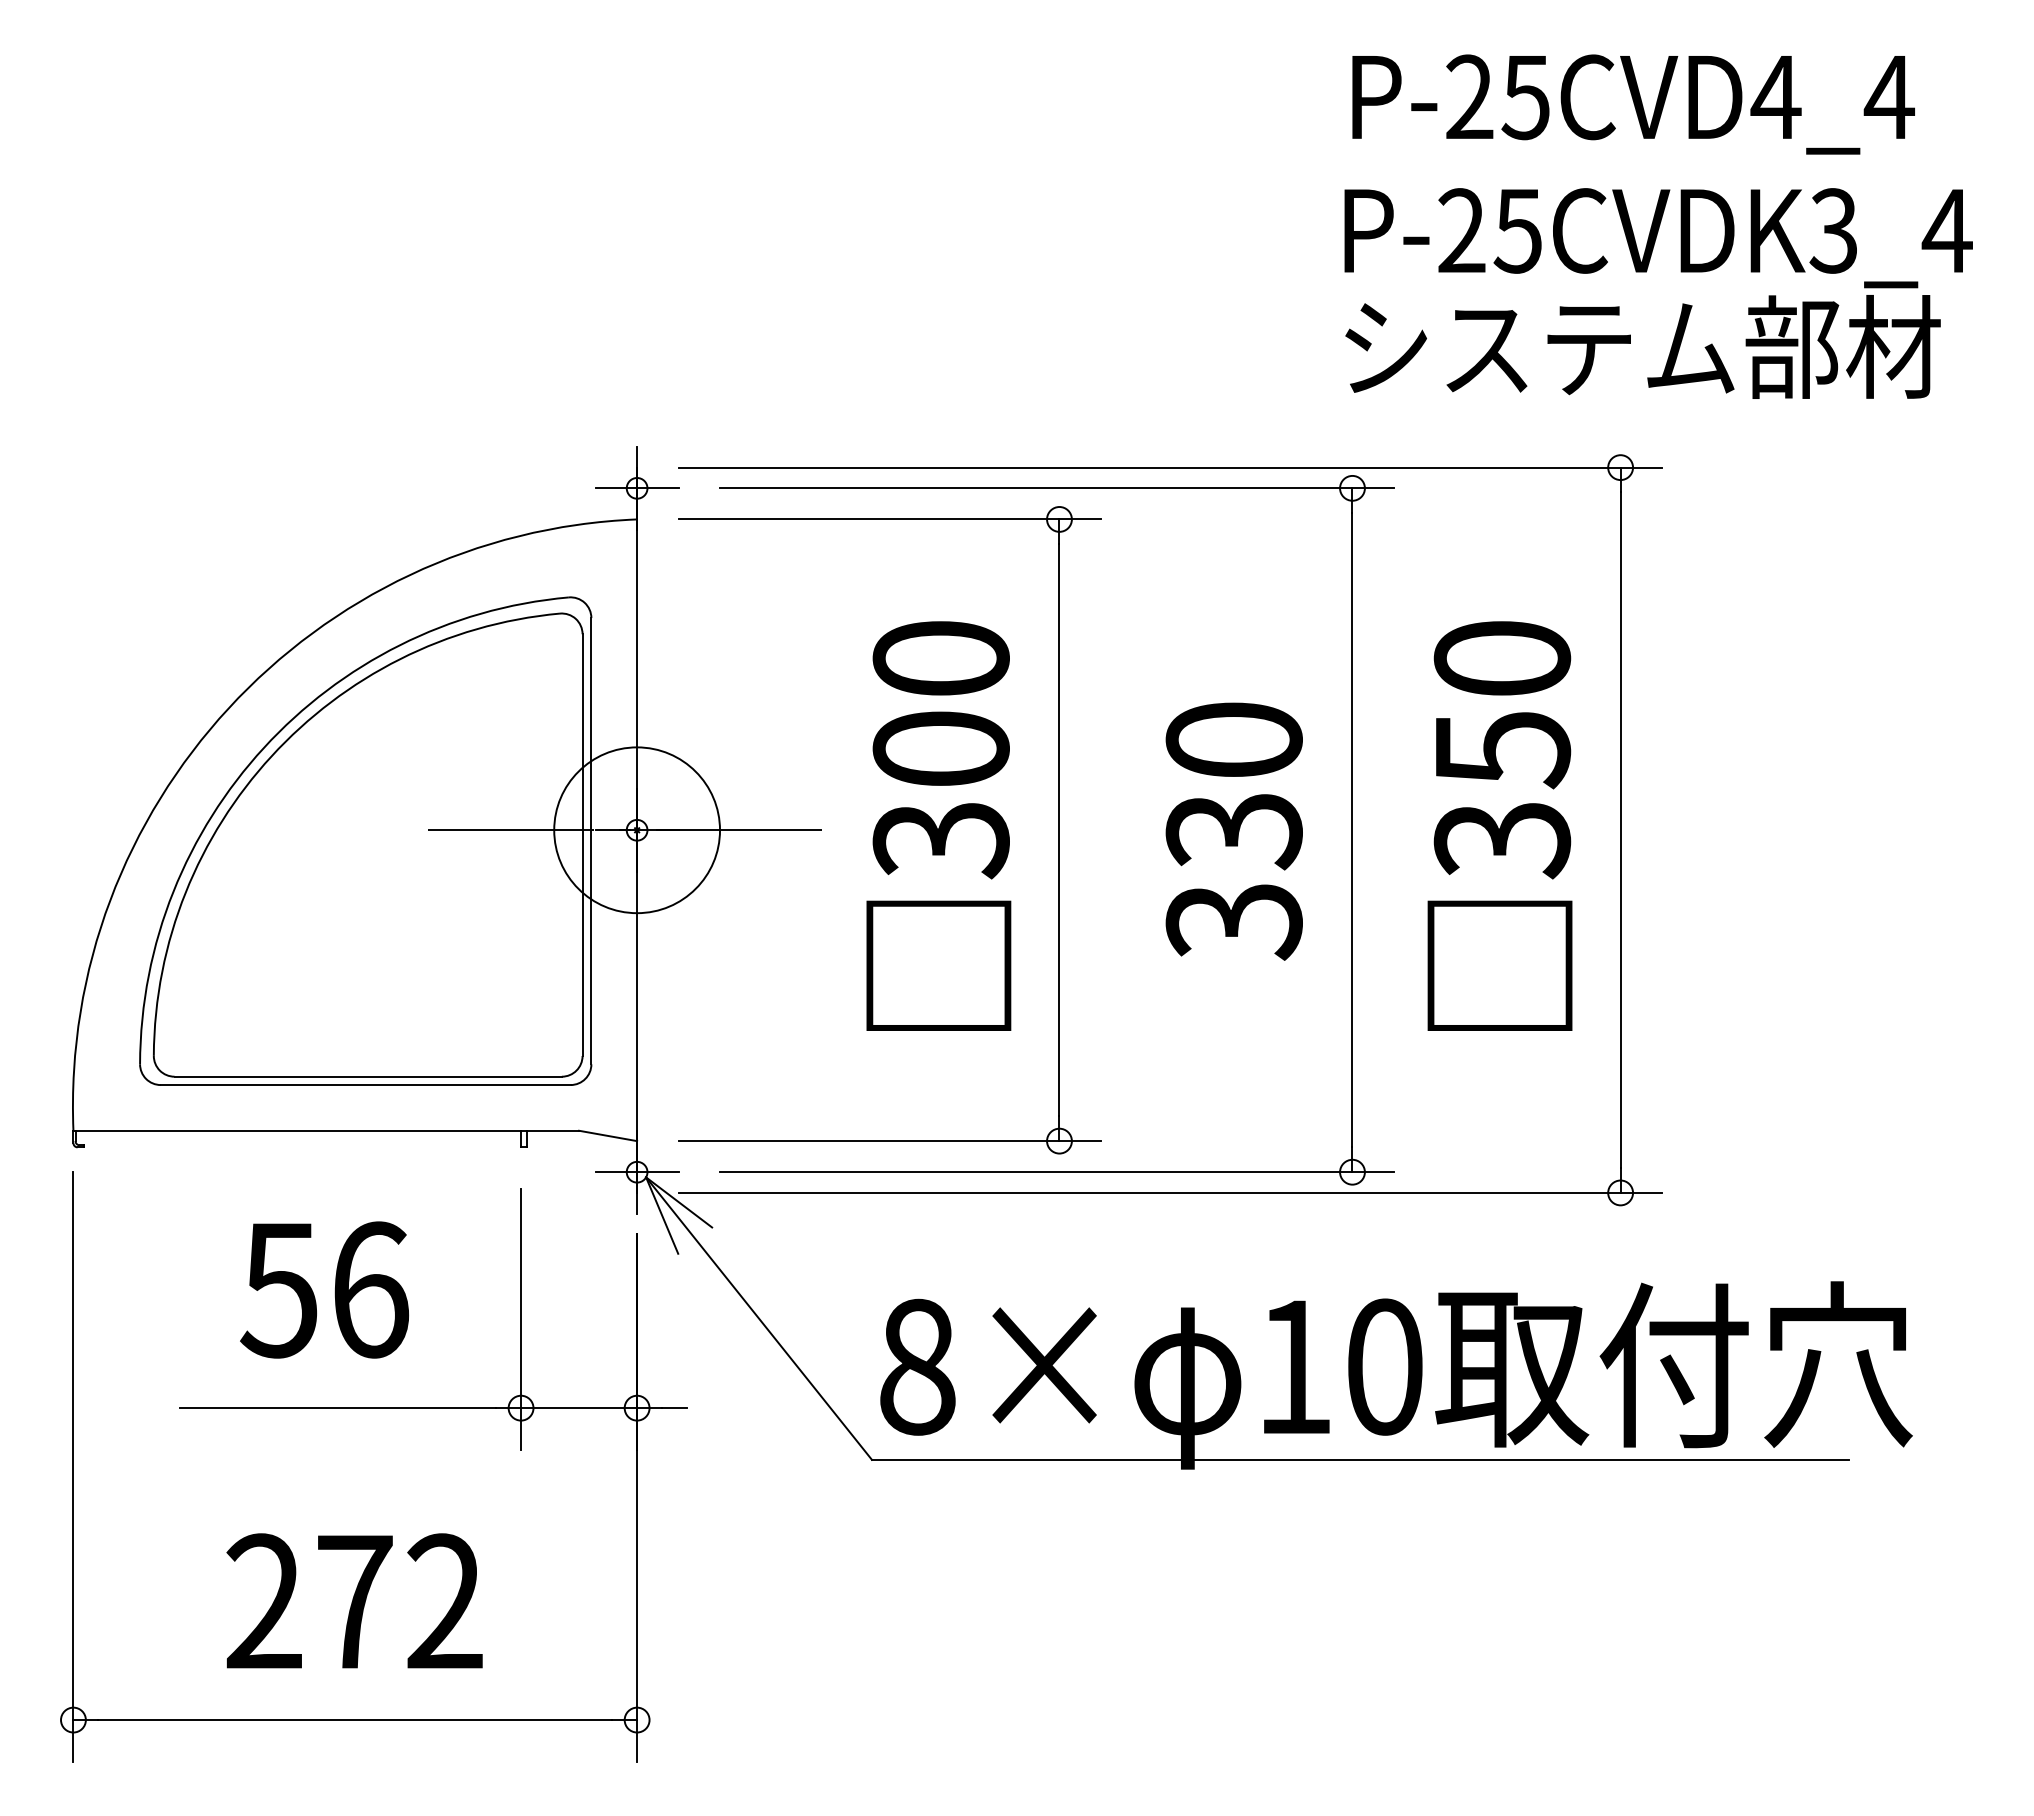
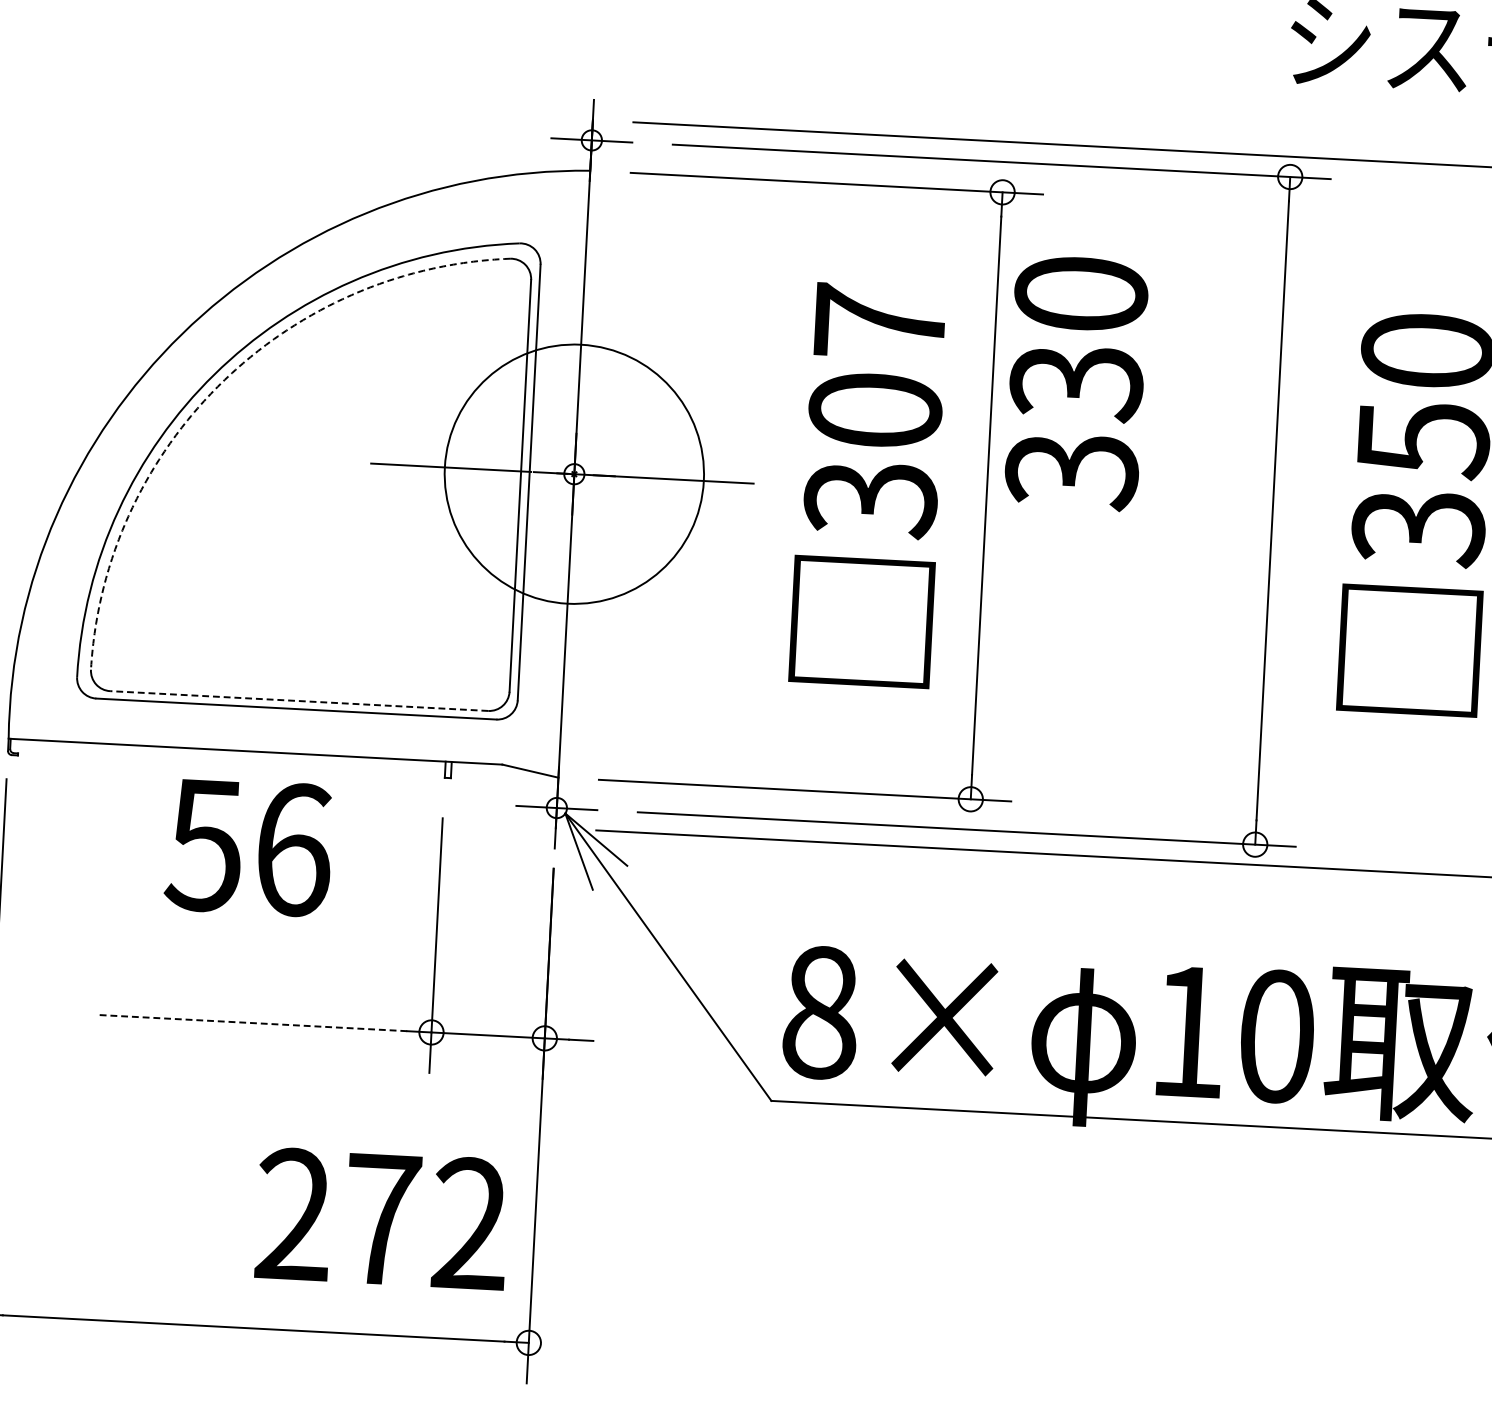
text: (940, 658) -> (879, 322), 300 -> 307
arc: (271, 756) -> (221, 383), solid -> dashed
circle: (637, 830) -> (574, 474), size x1.6
text: (1233, 831) -> (1075, 383), moved
line: (368, 1076) -> (299, 700), solid -> dashed
text: (324, 1289) -> (248, 846), moved
line: (337, 1408) -> (252, 1023), solid -> dashed
text: (354, 1600) -> (382, 1218), moved

